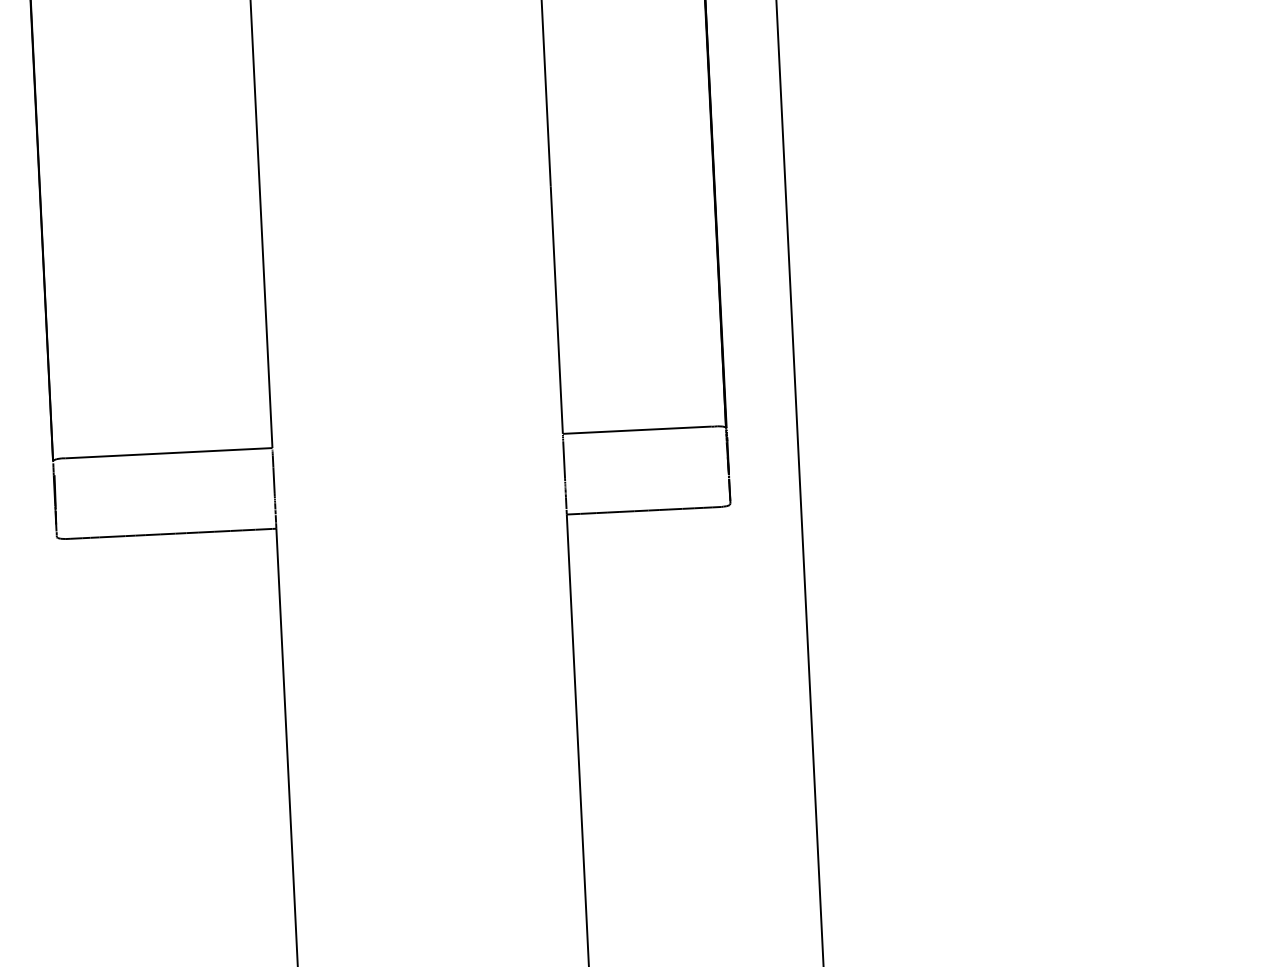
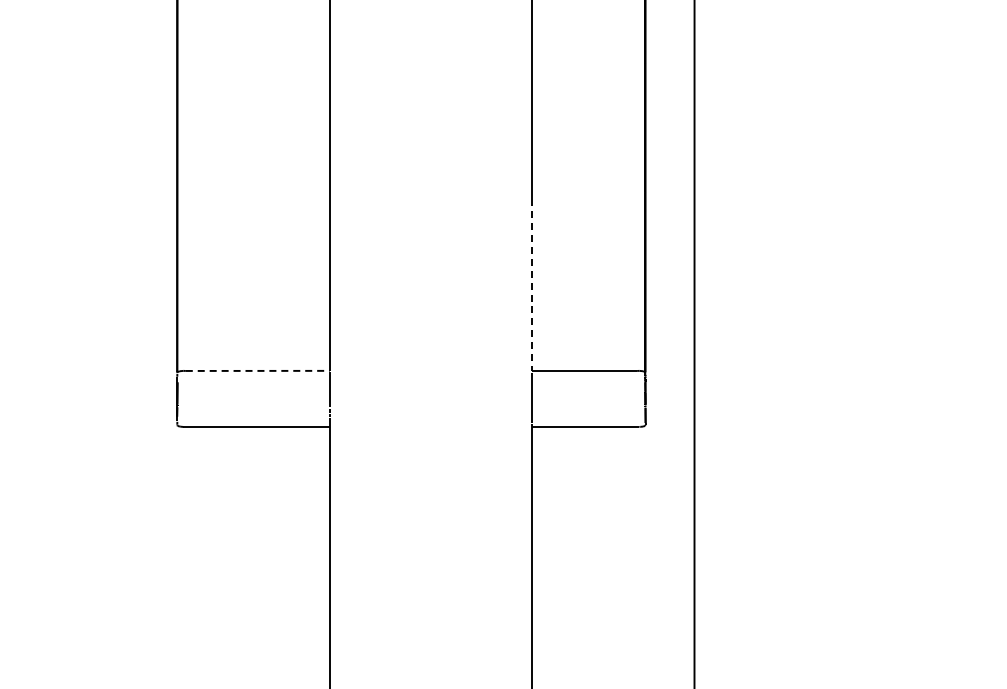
line: (556, 309) -> (531, 284), solid -> dashed
line: (169, 452) -> (258, 370), solid -> dashed

